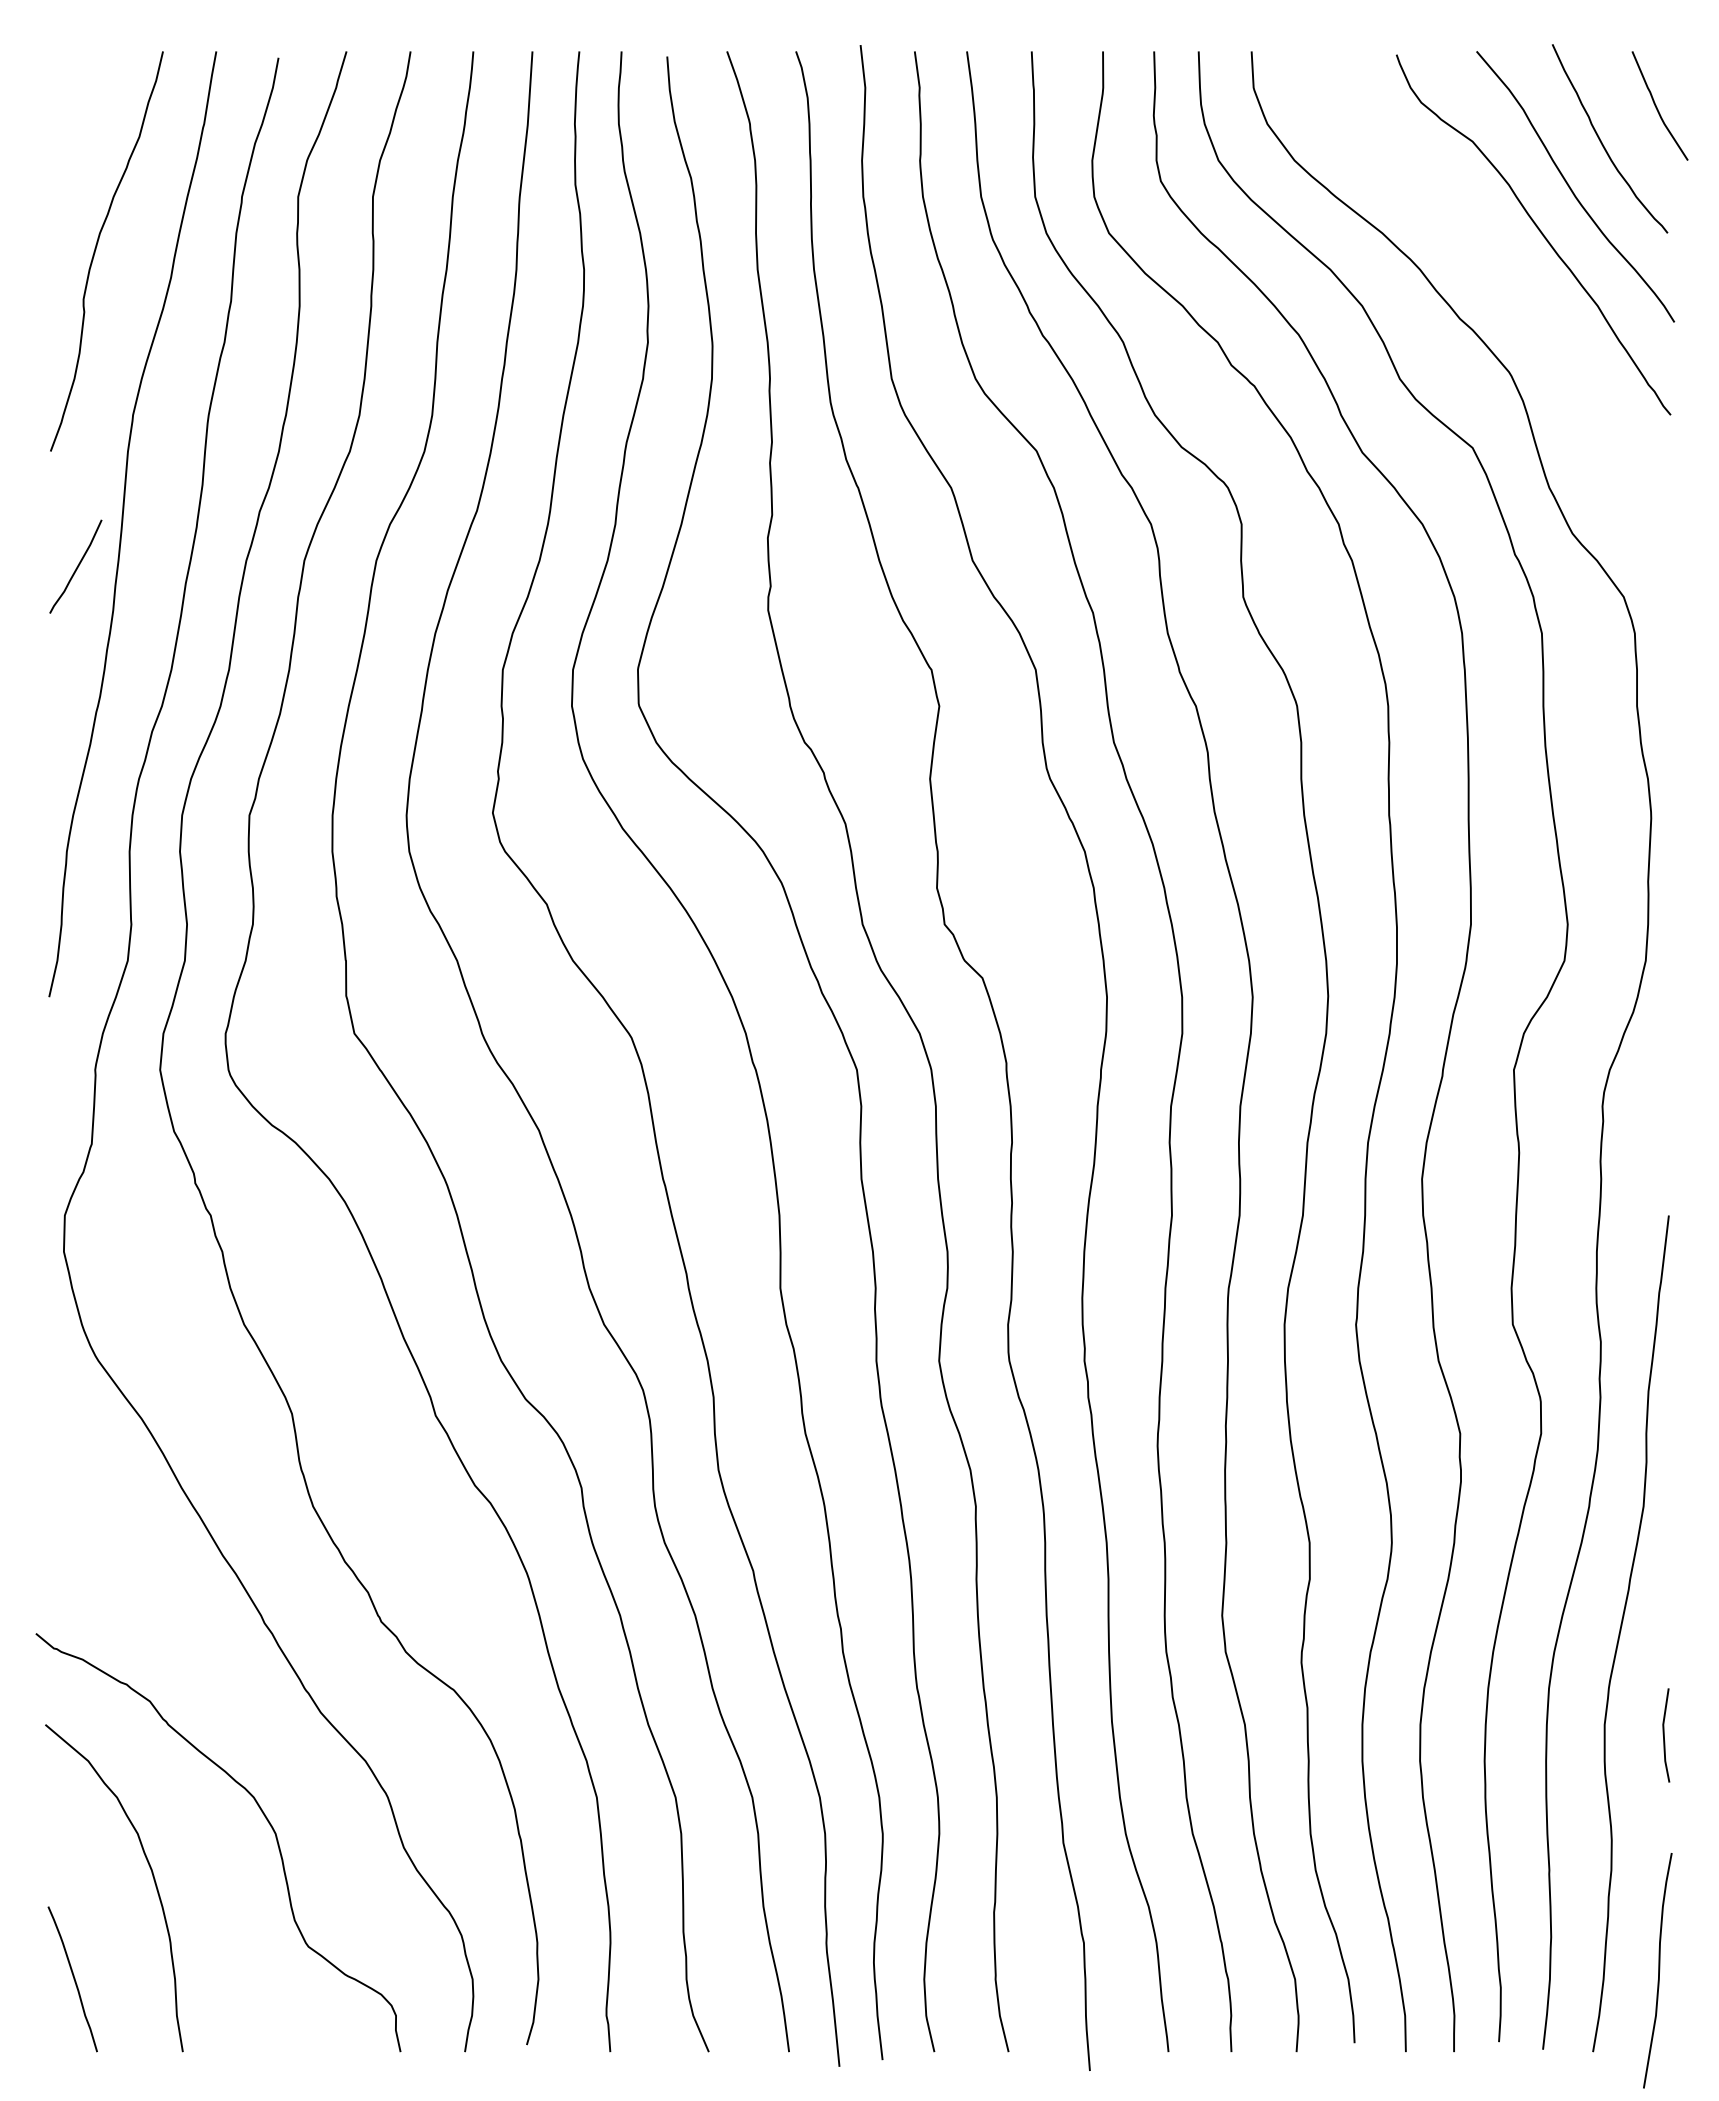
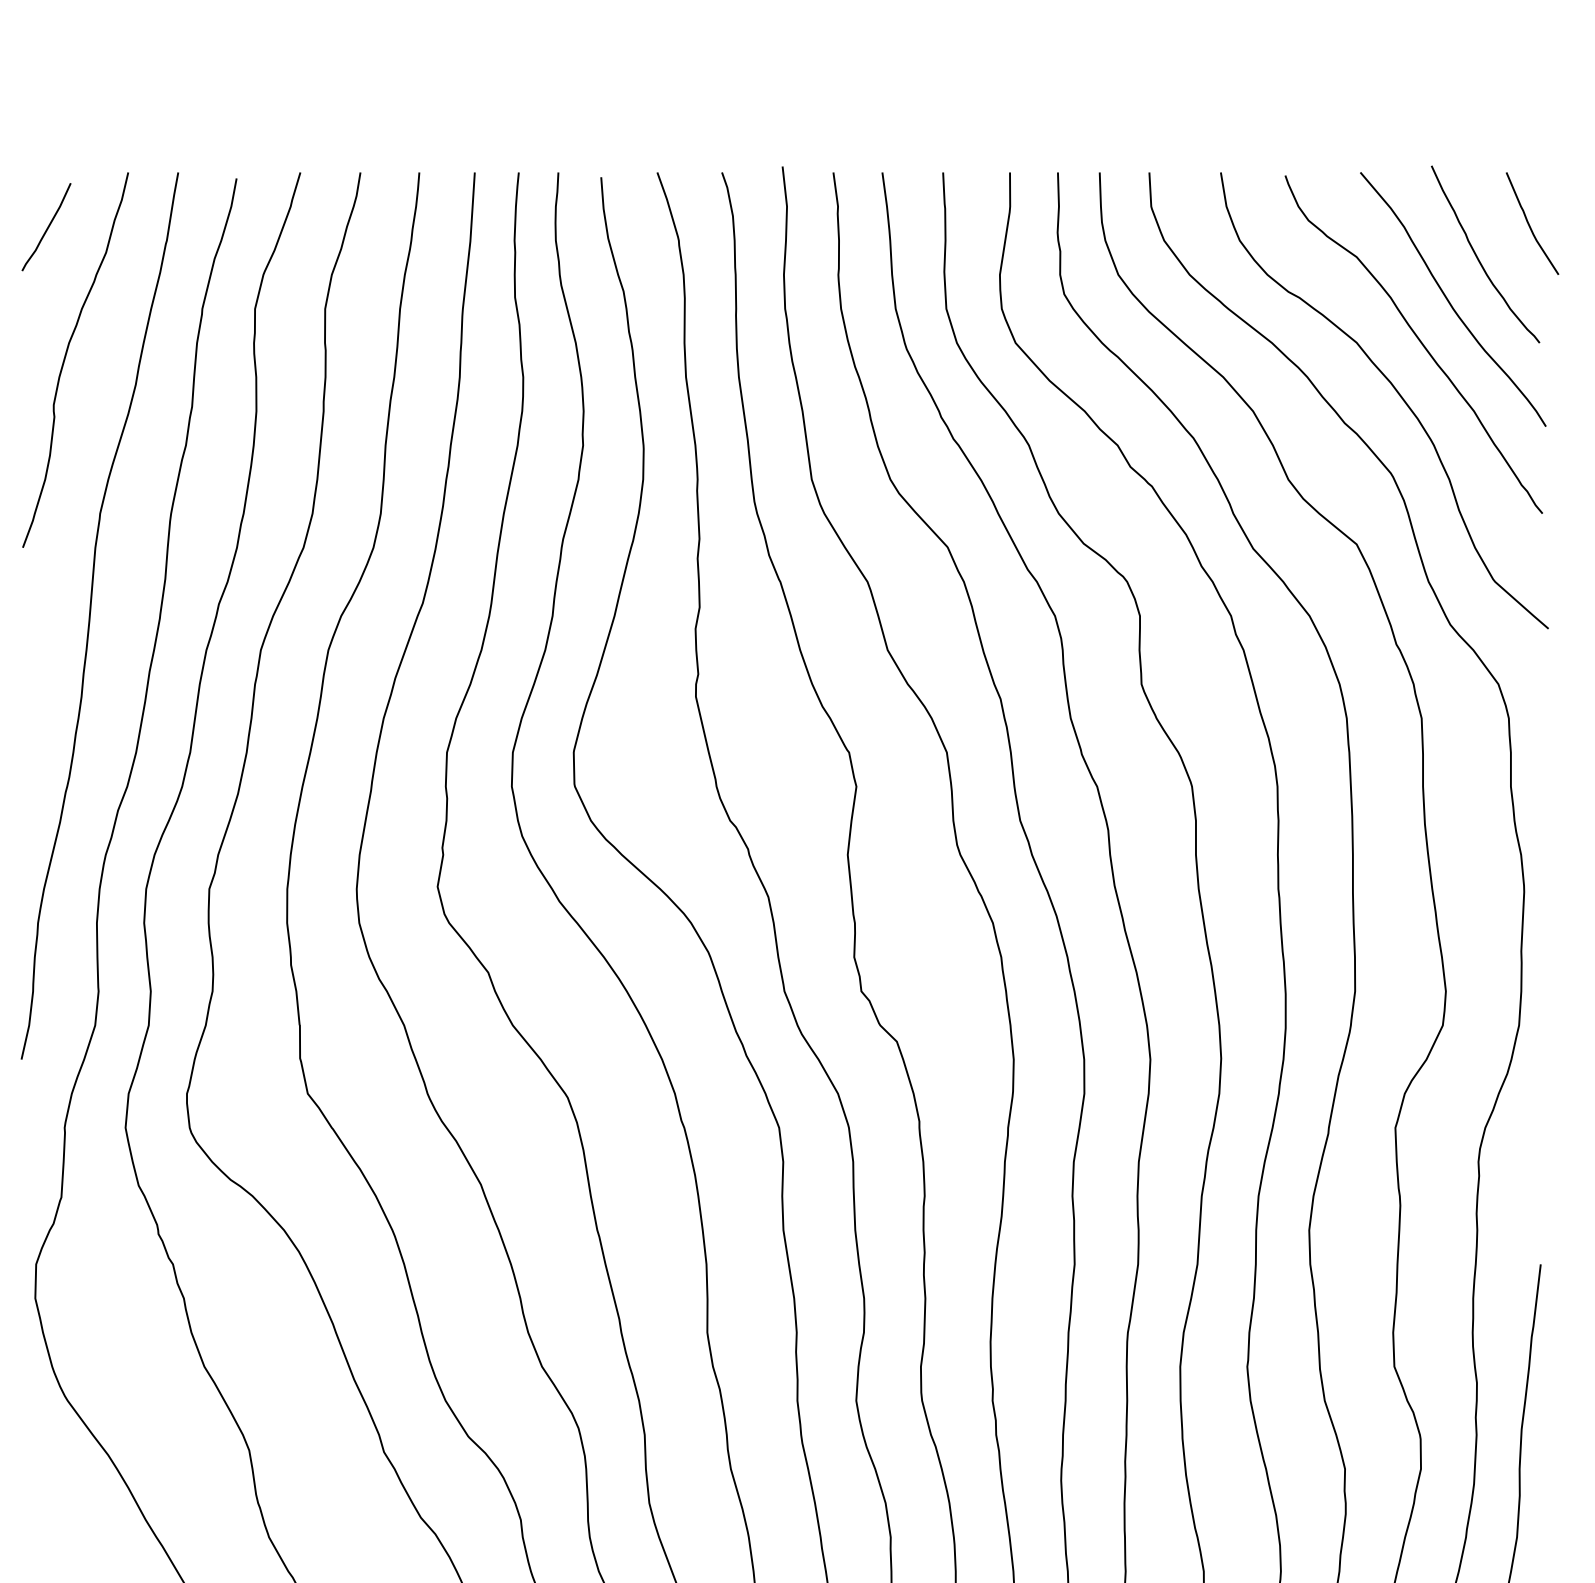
curve: (1515, 286) -> (1396, 392), added
curve: (76, 567) -> (47, 227), moved

